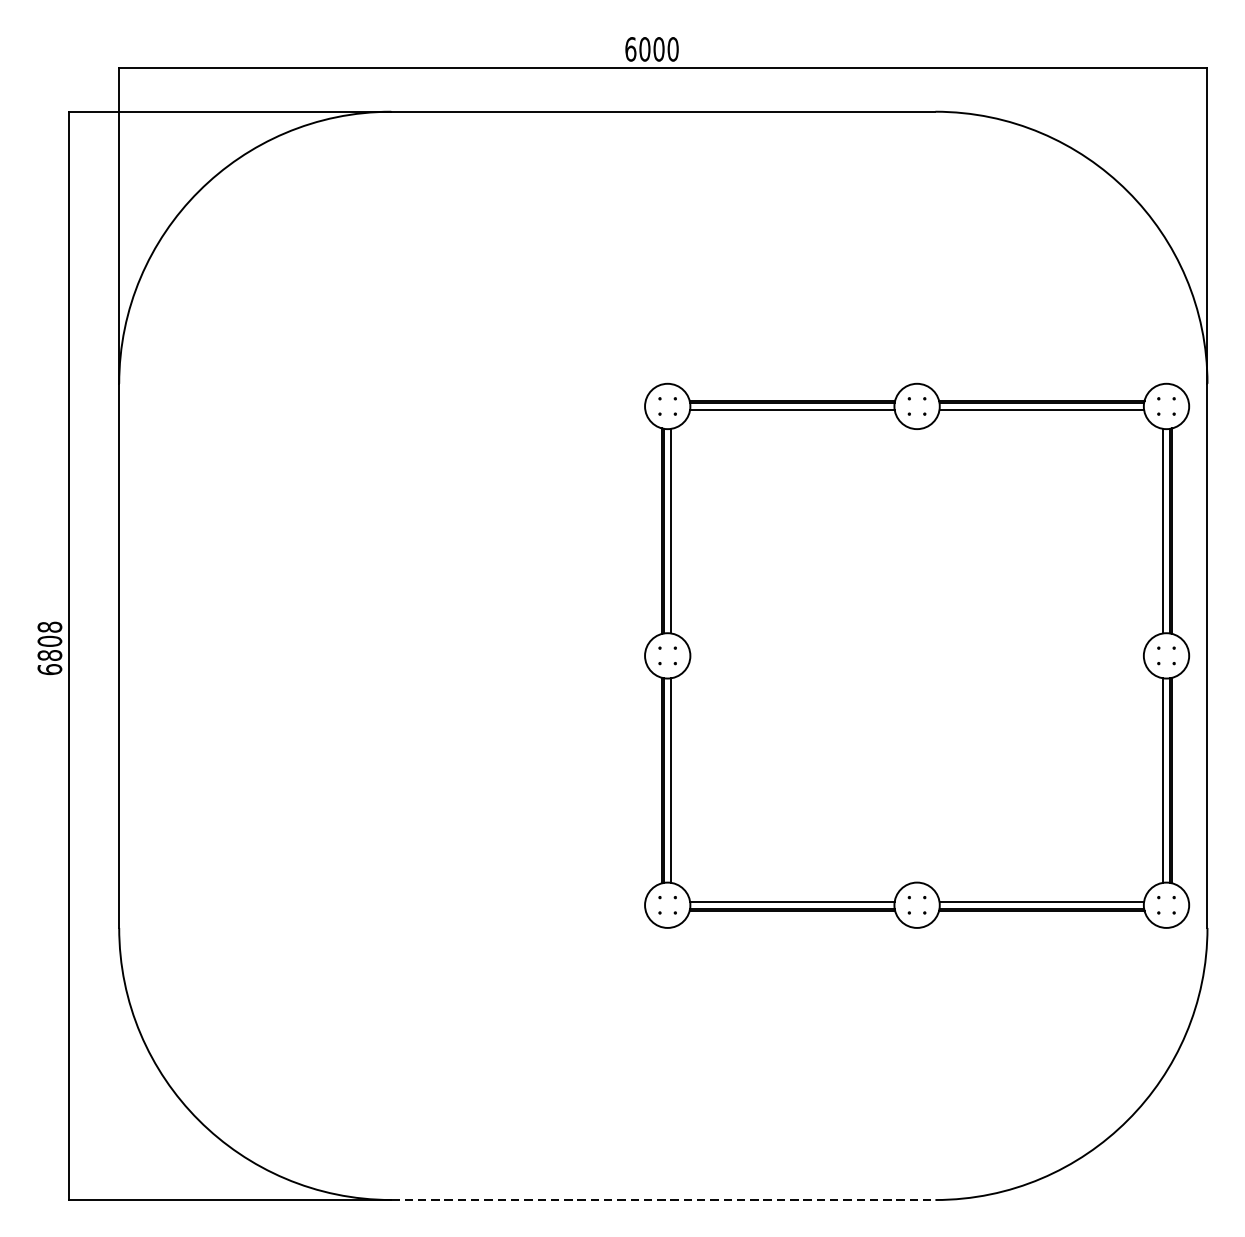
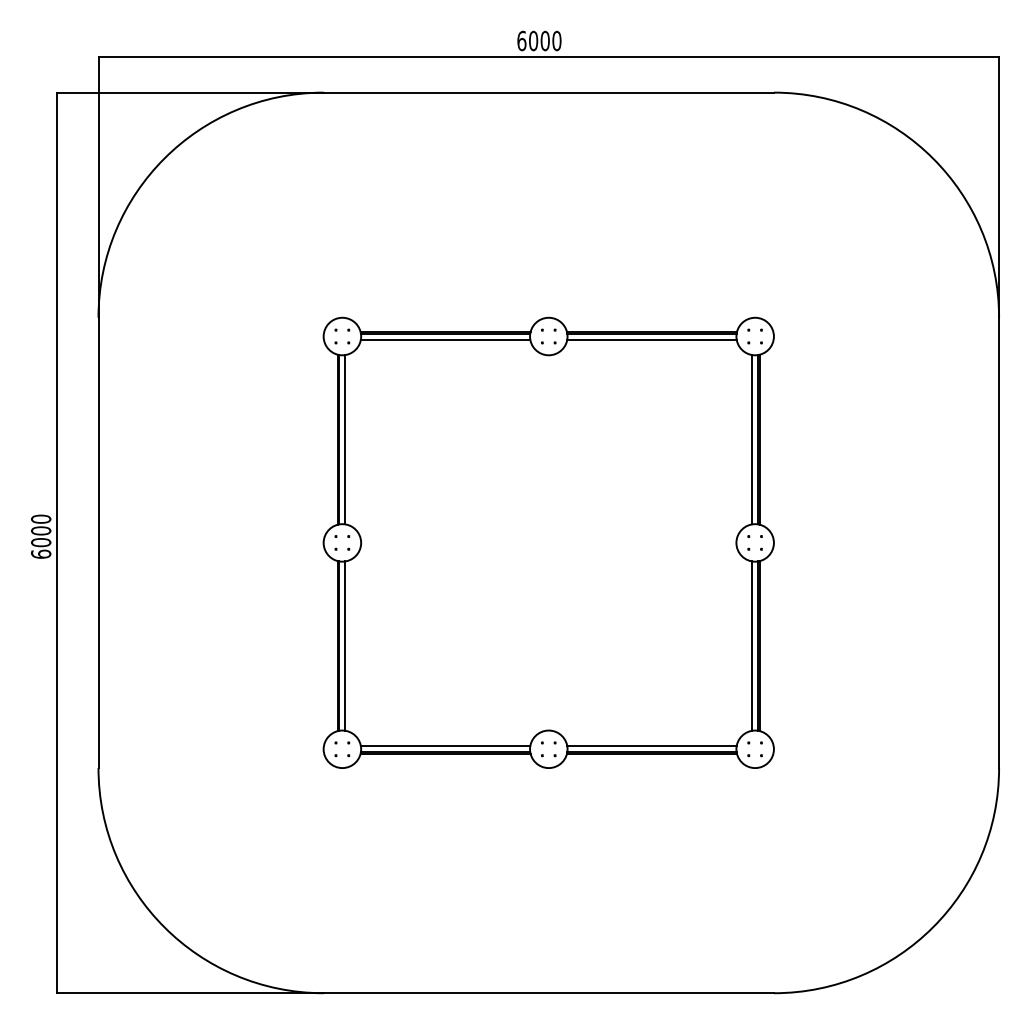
text: (50, 640) -> (41, 530), 6808 -> 6000
part: (916, 655) -> (548, 542), moved
line: (664, 1200) -> (549, 993), dashed -> solid

